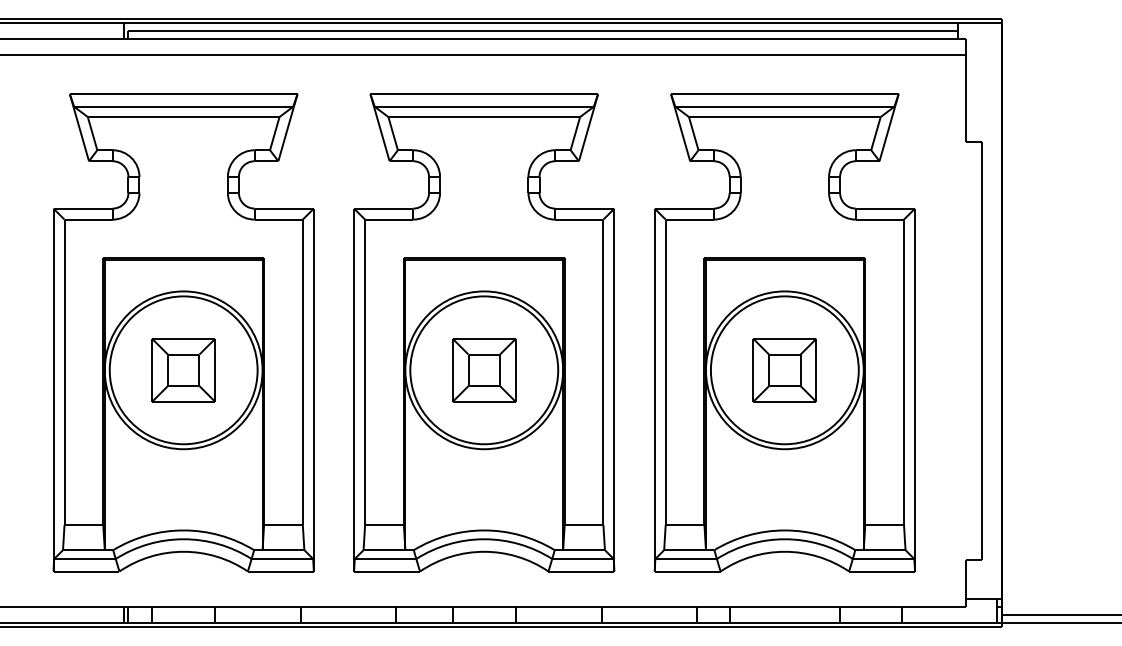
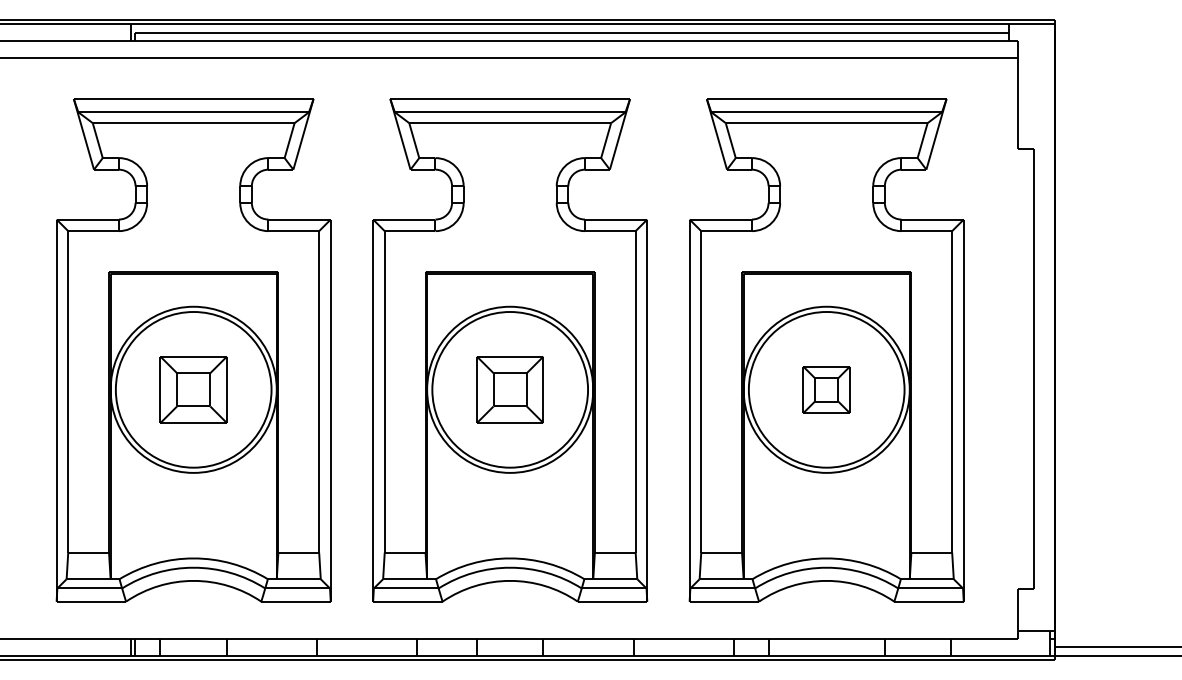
part: (784, 370) -> (826, 389), size x0.7

